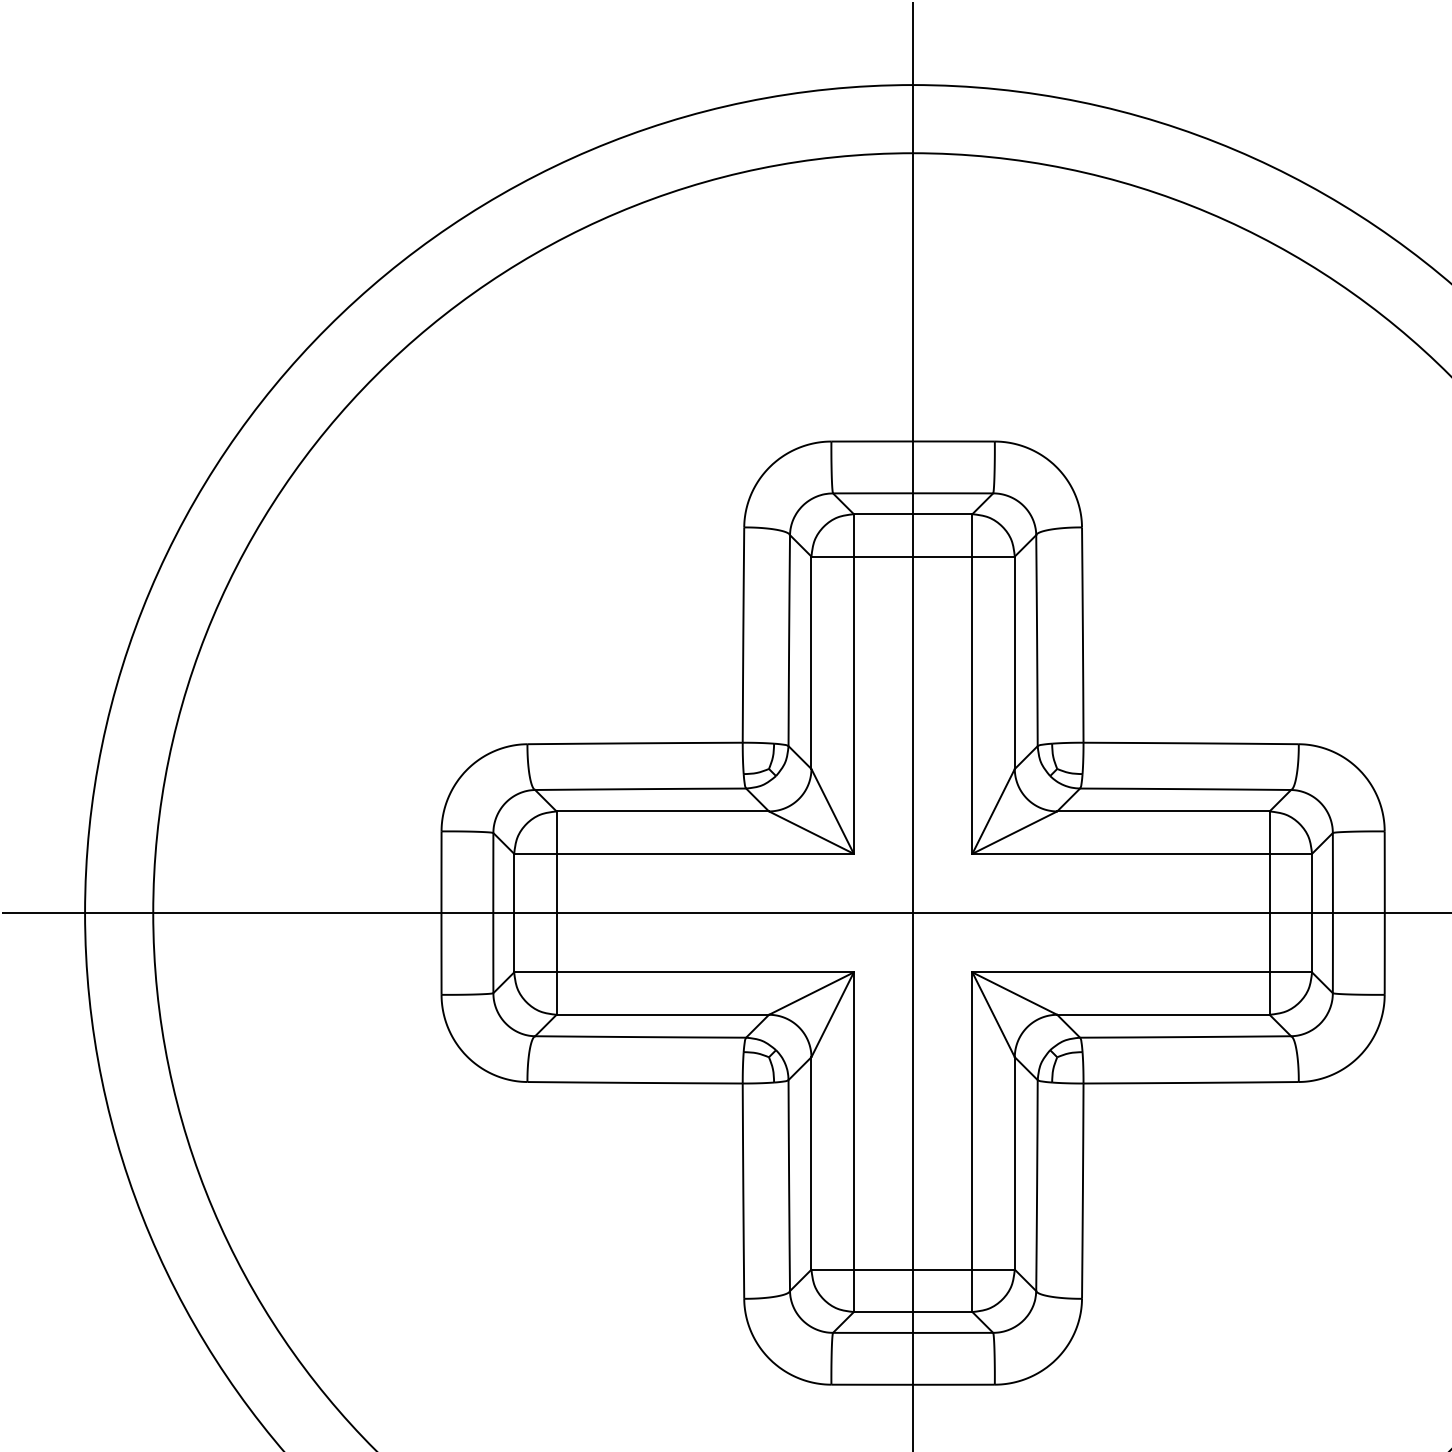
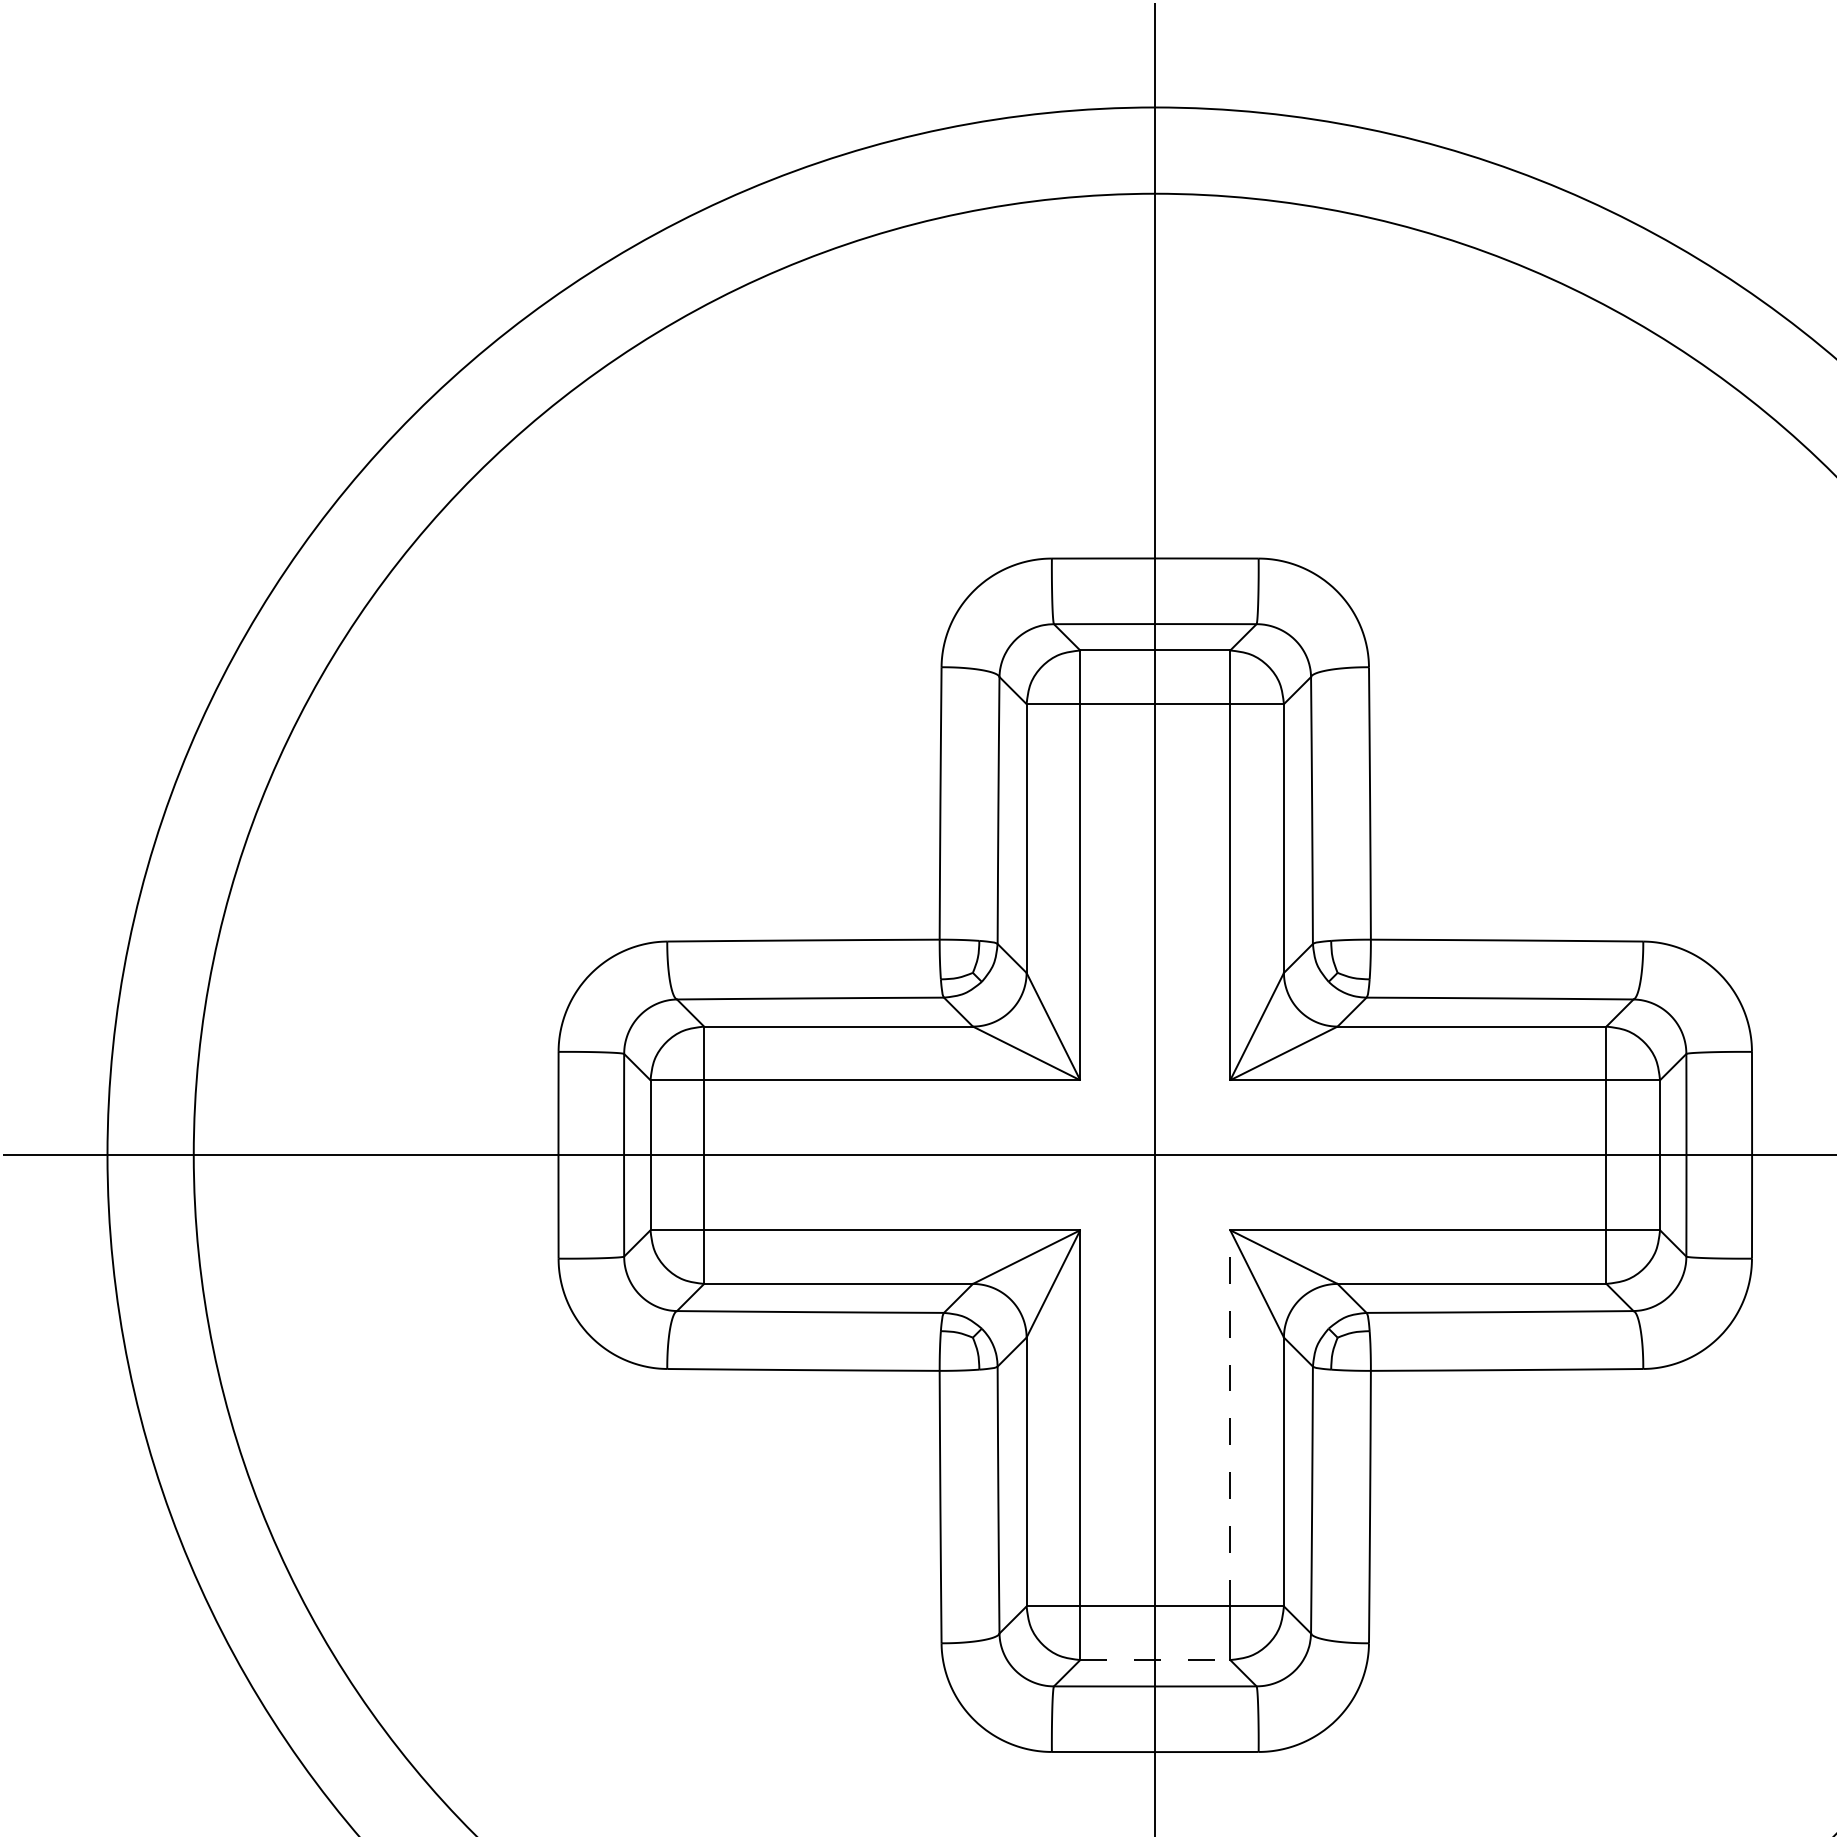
line: (972, 1120) -> (1230, 1417), solid -> dashed
line: (913, 1312) -> (1155, 1660), solid -> dashed

